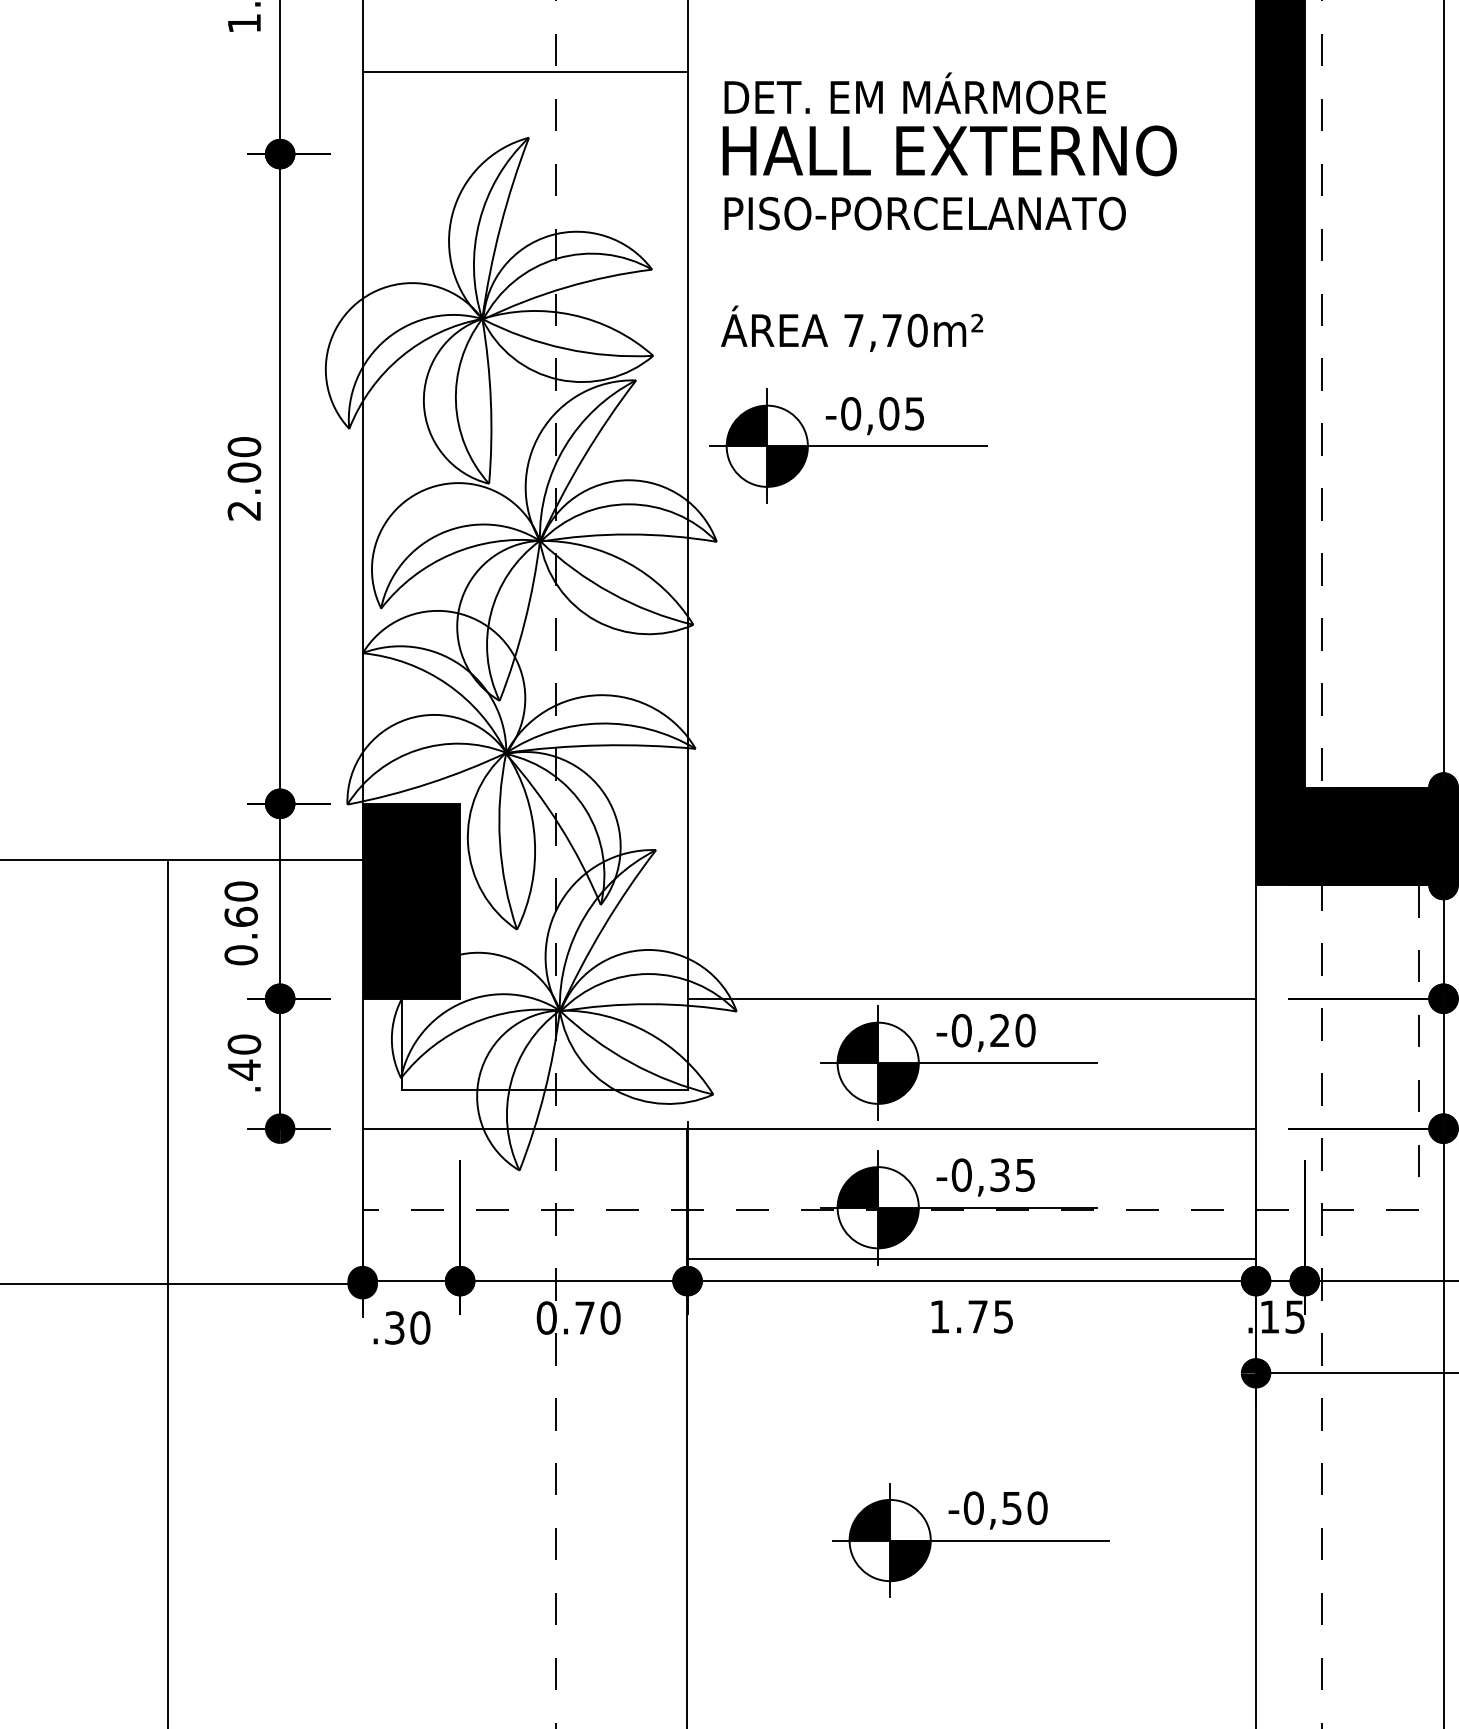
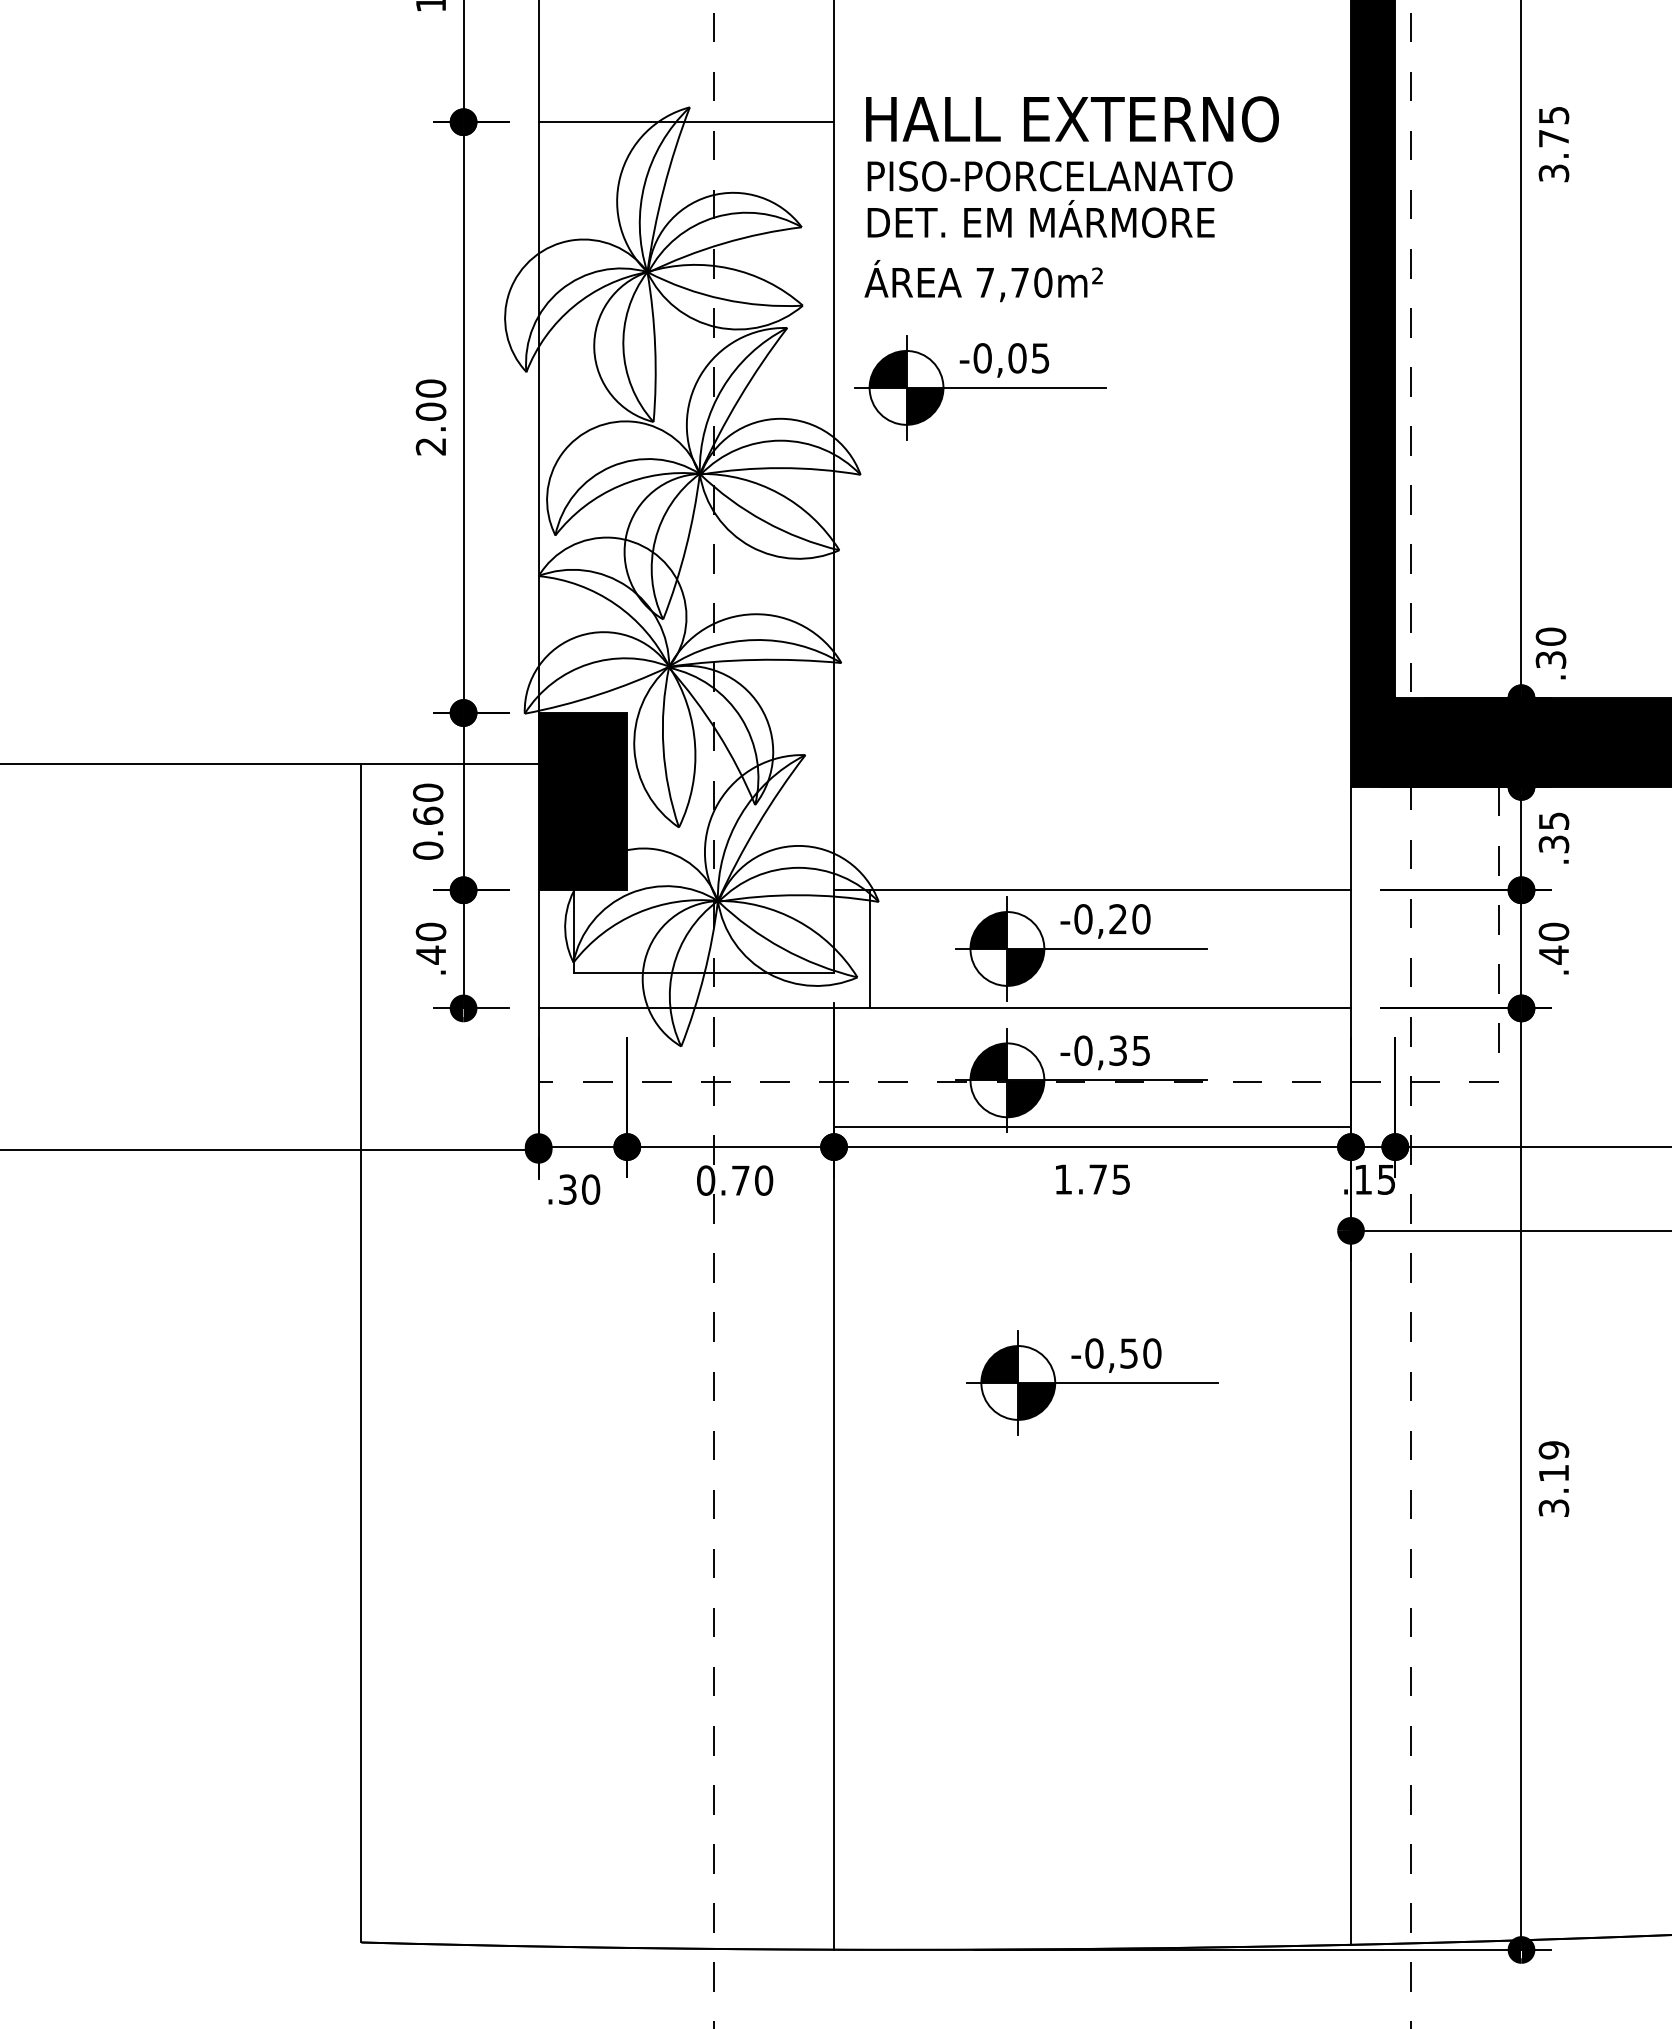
line: (525, 71) -> (686, 122), moved
text: (914, 92) -> (1040, 218), moved
line: (726, 1063) -> (869, 949), added

